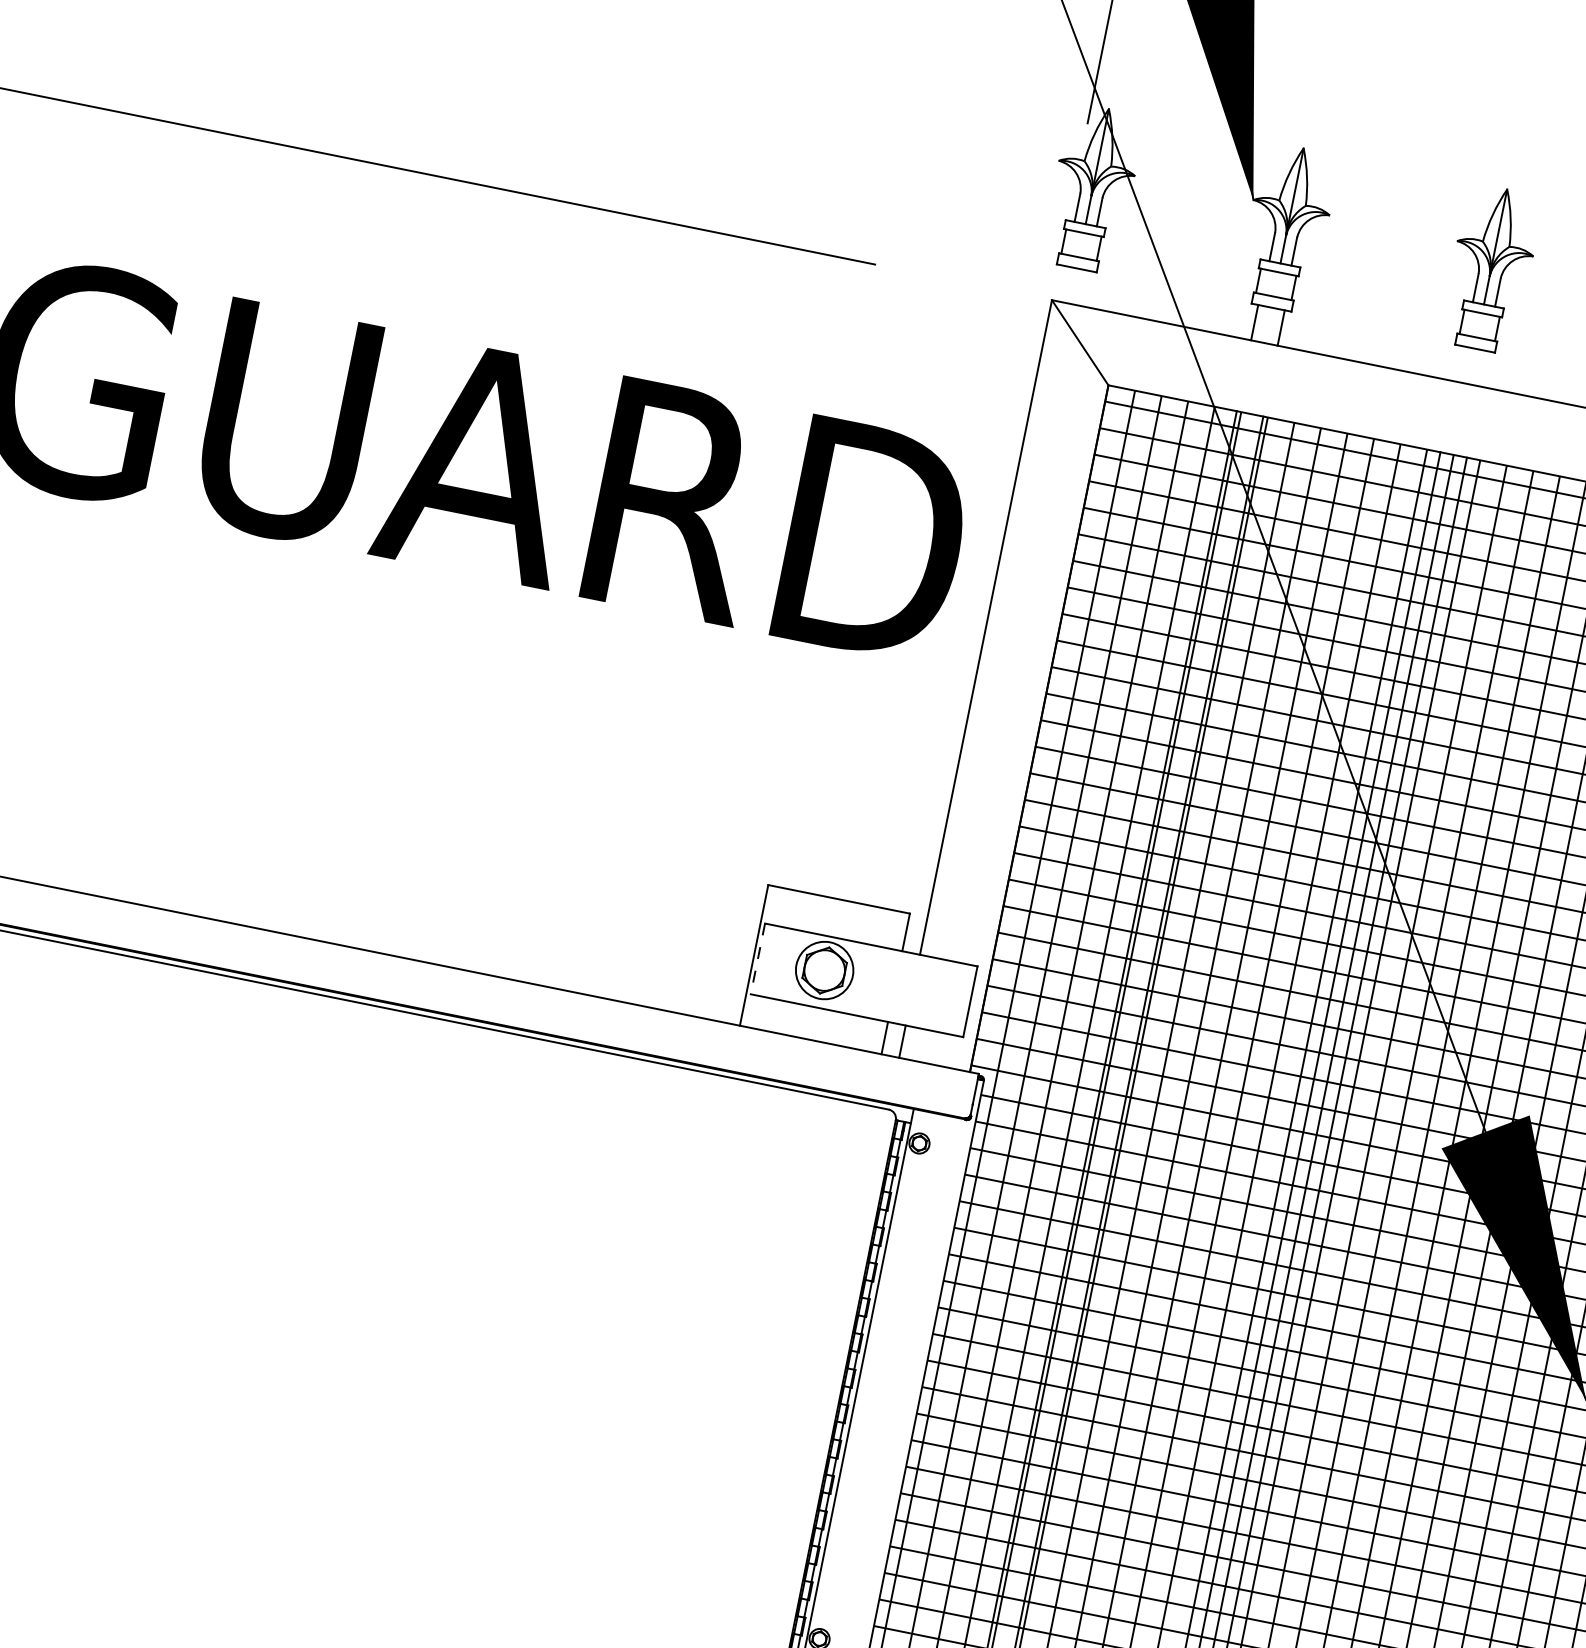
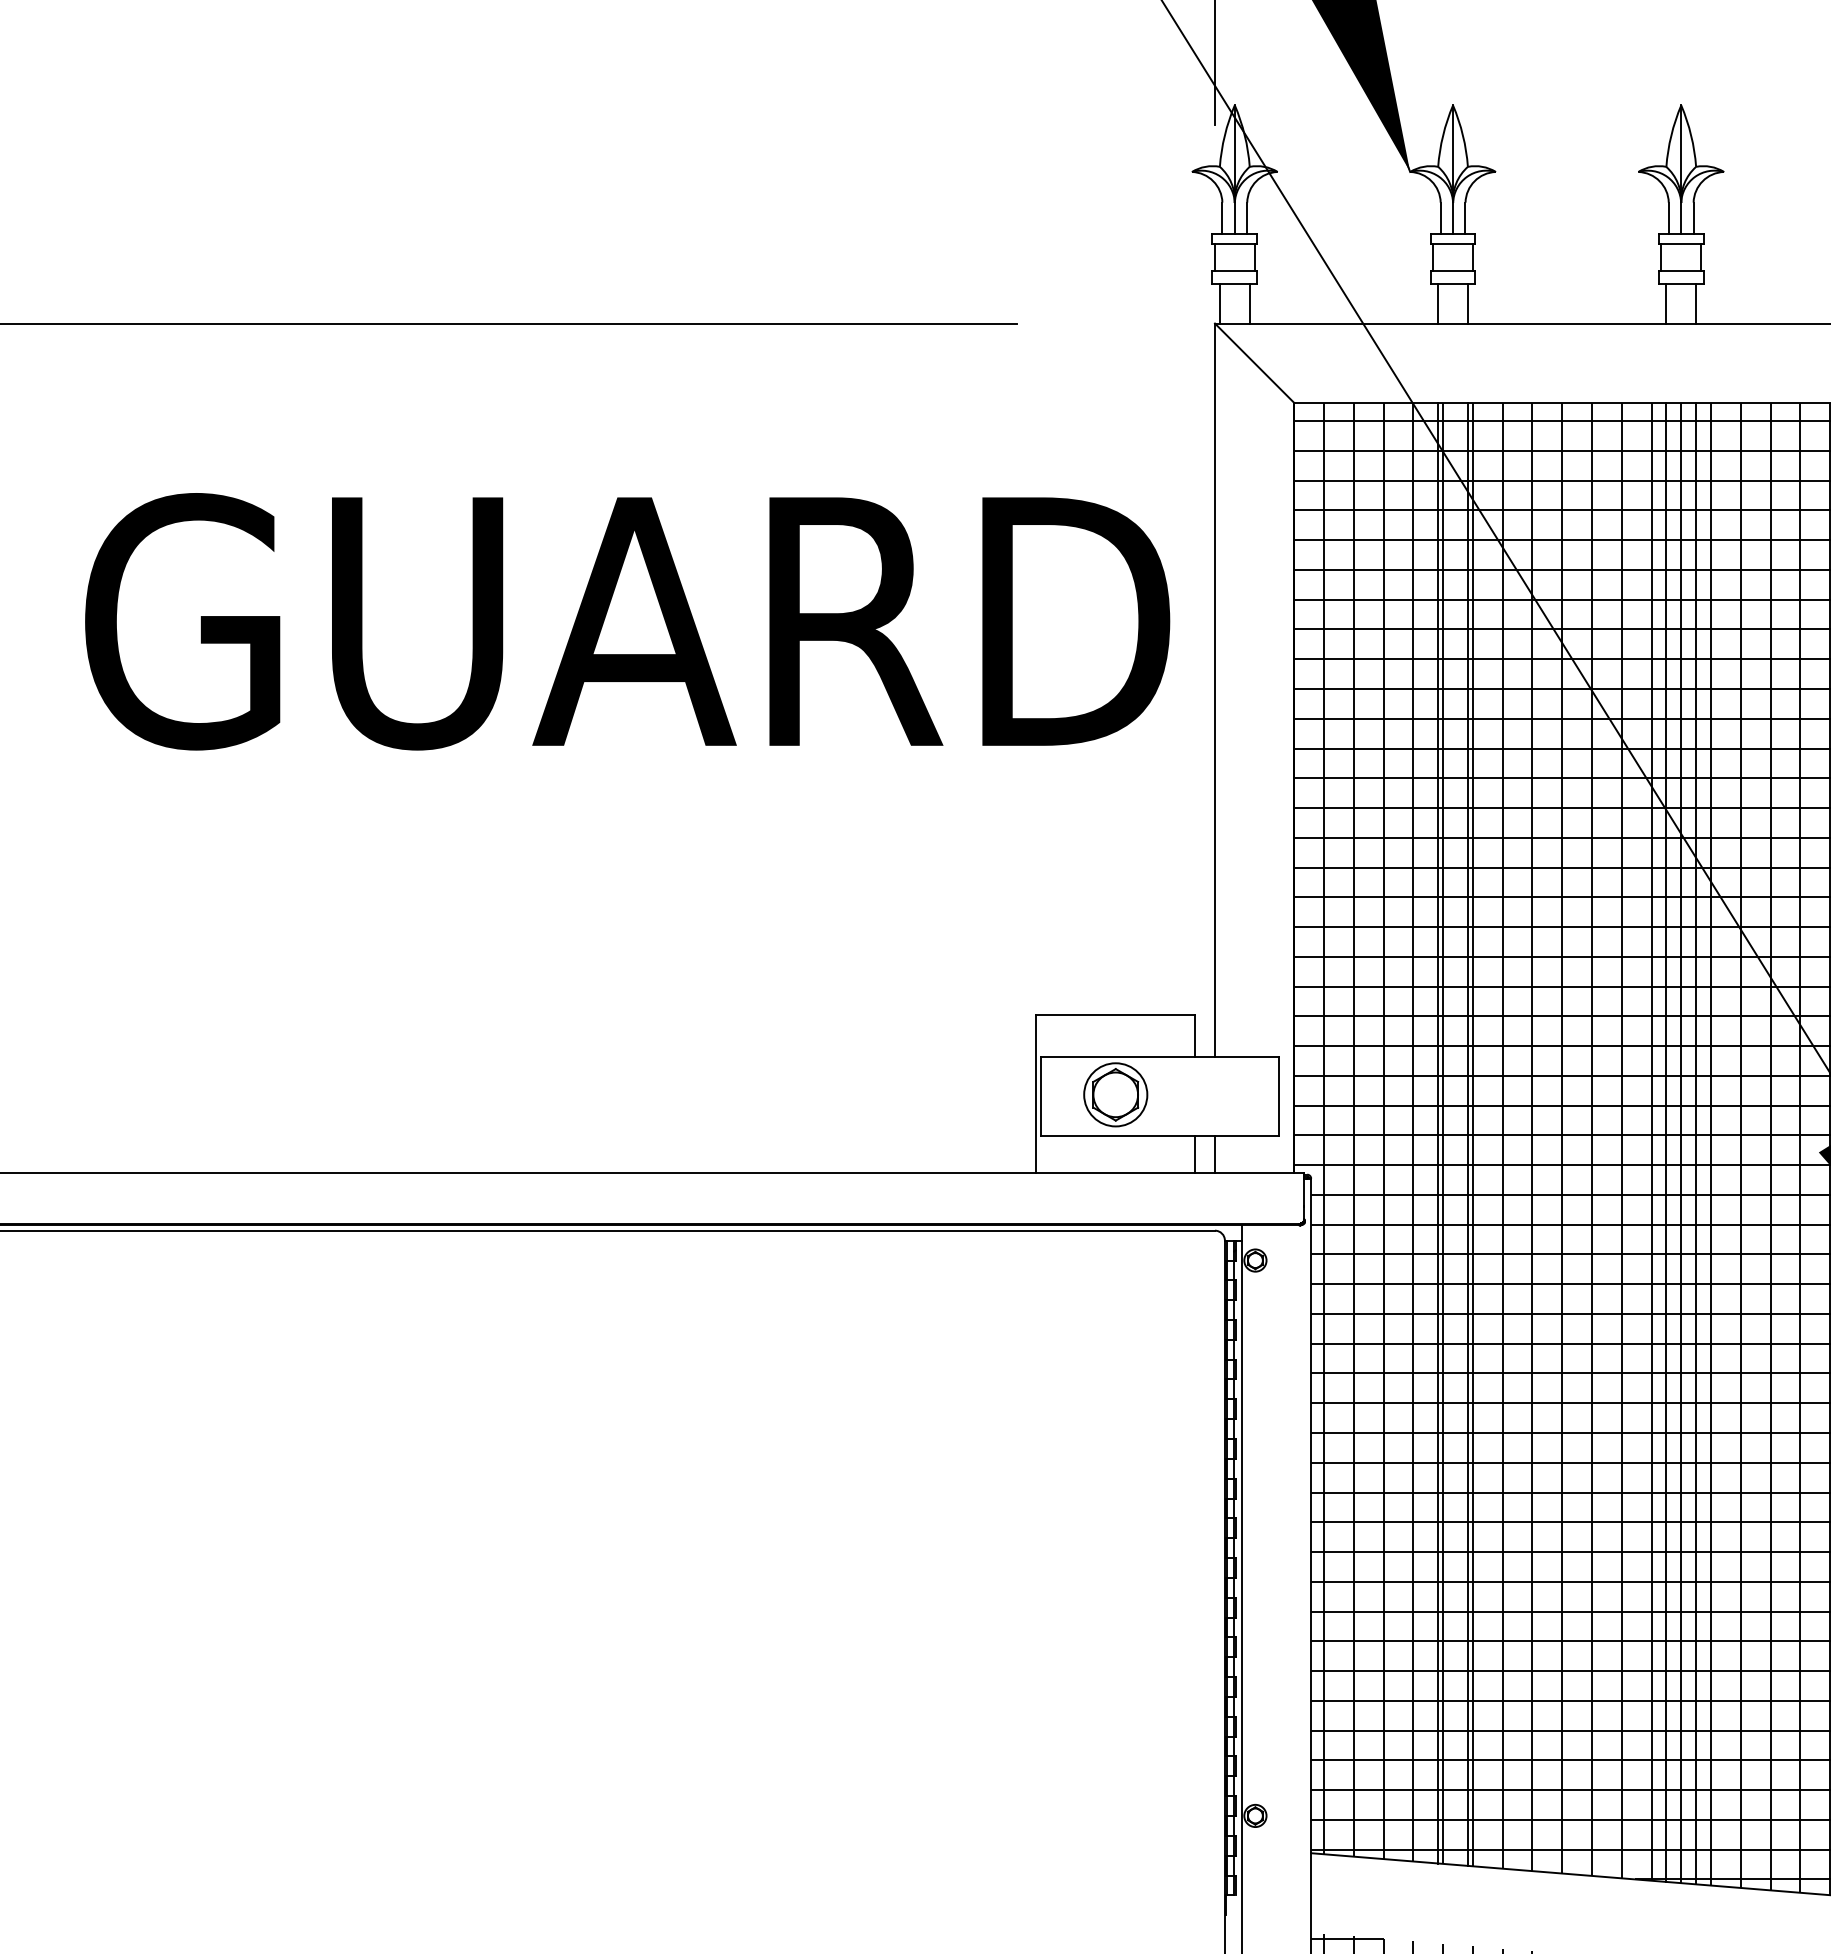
line: (1059, 283) -> (1219, 303), added
line: (1086, 288) -> (1249, 303), added
line: (1458, 363) -> (1666, 303), added
line: (1485, 368) -> (1696, 303), added
line: (758, 958) -> (1041, 1096), dashed -> solid

